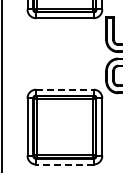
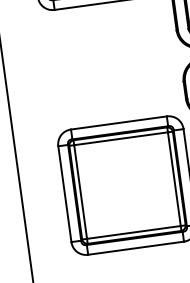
line: (64, 89) -> (118, 122), dashed -> solid
line: (64, 164) -> (135, 248), dashed -> solid

